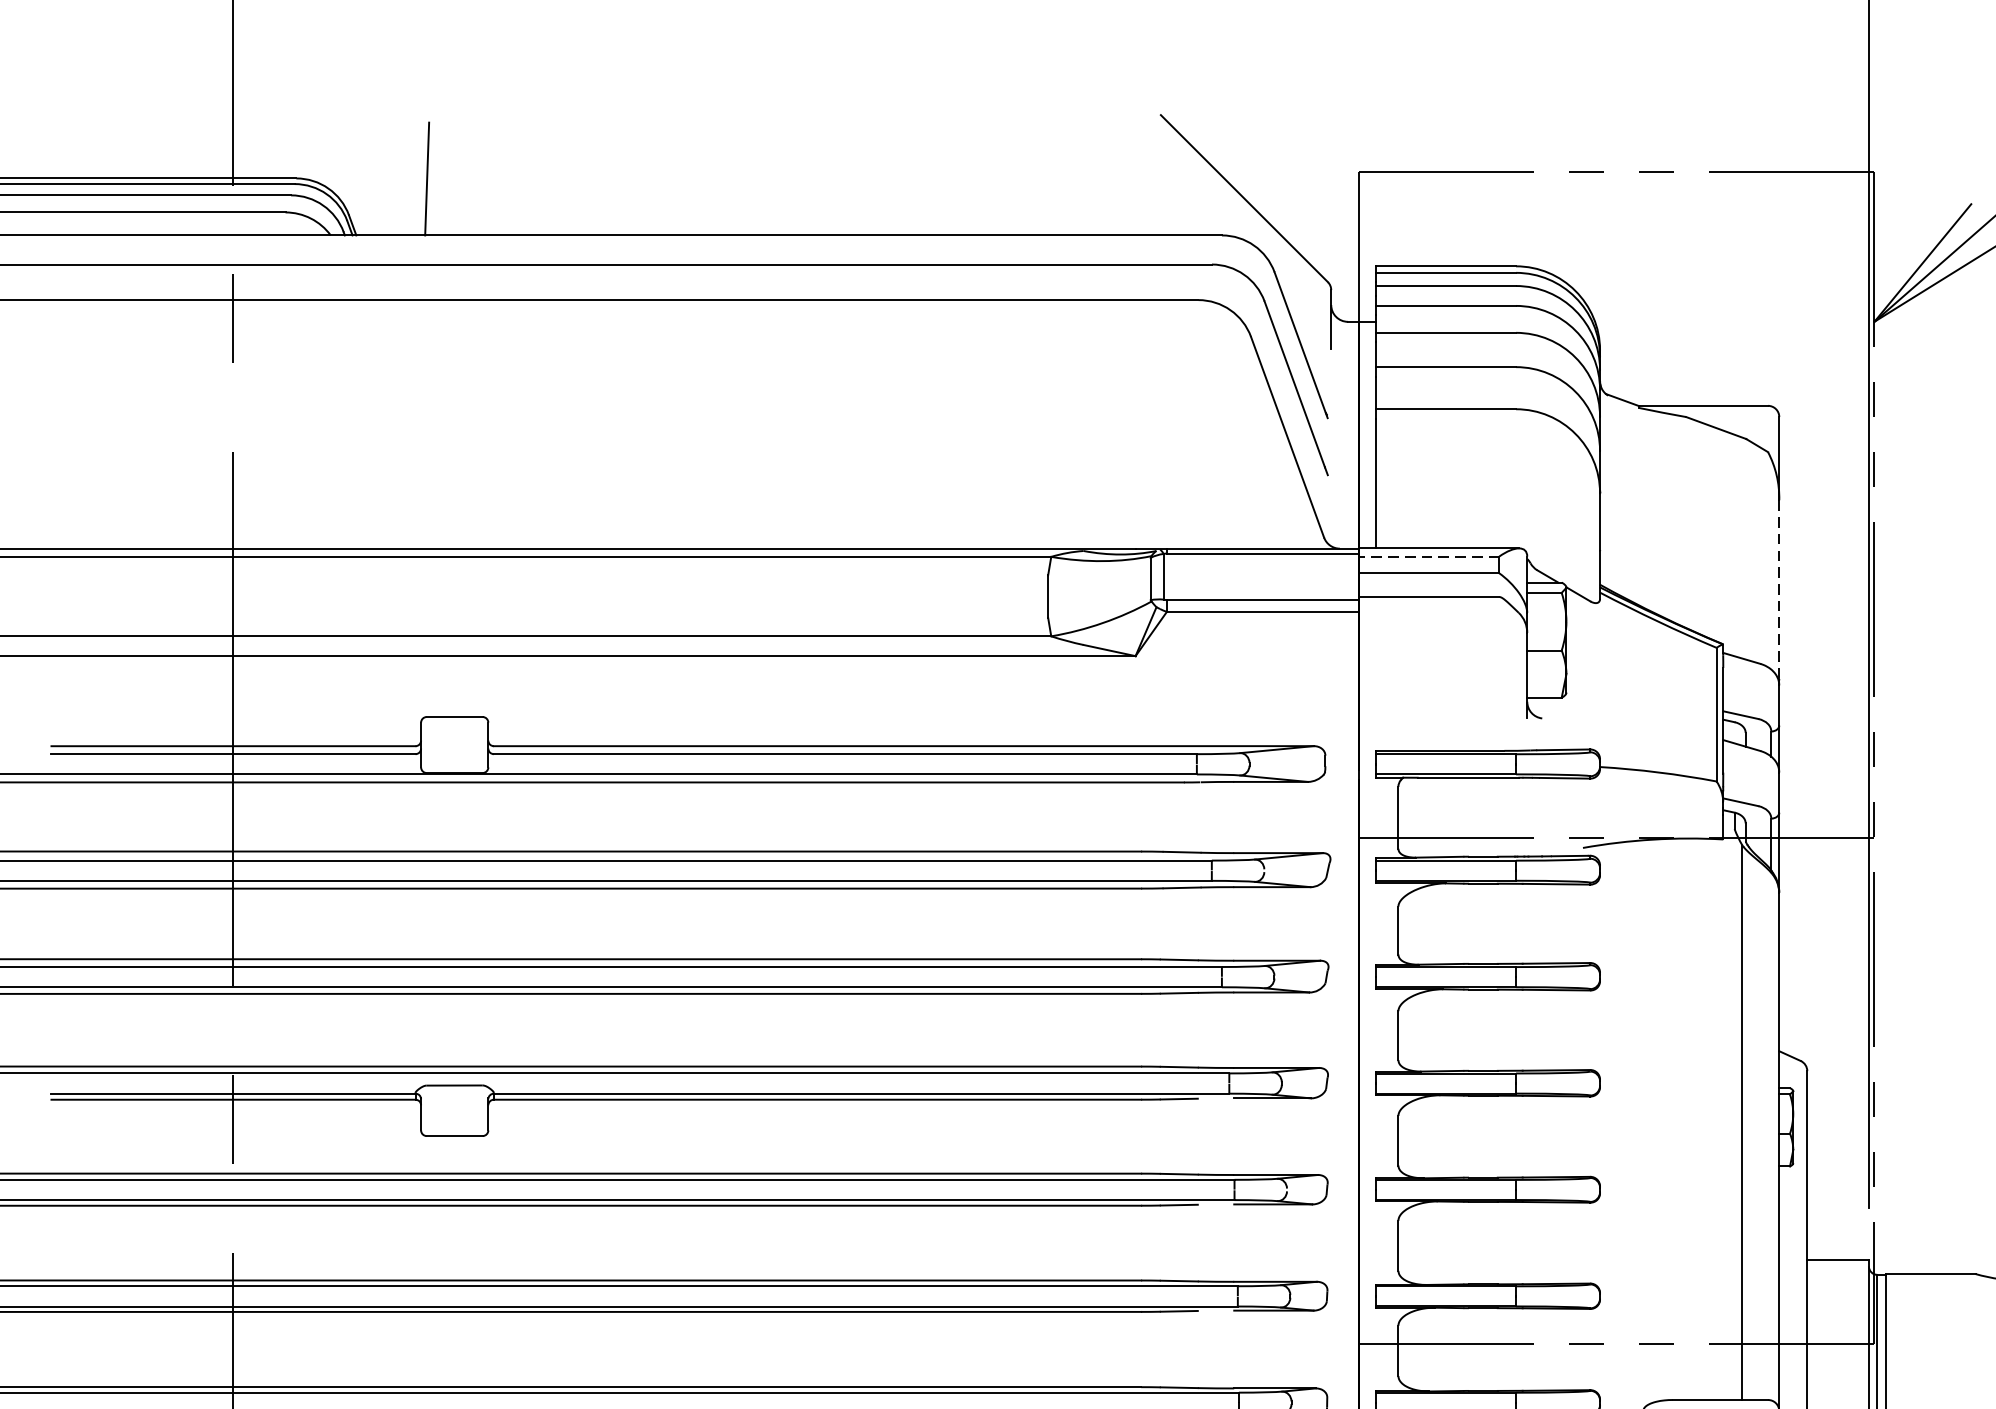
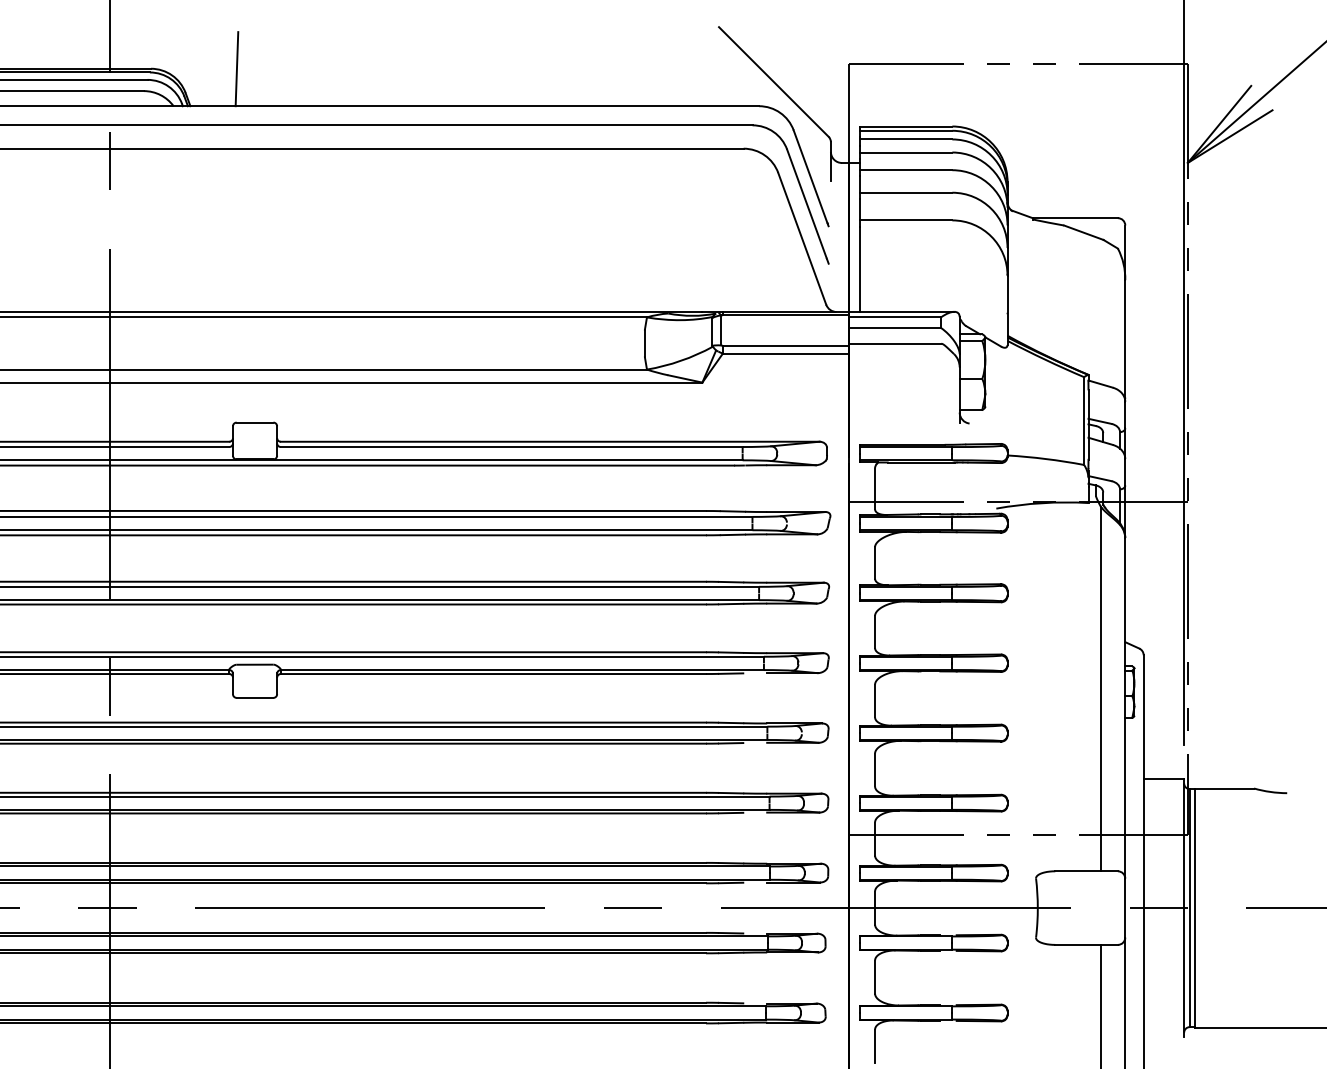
line: (1429, 557) -> (895, 317), dashed -> solid
line: (1779, 589) -> (1125, 338), dashed -> solid

